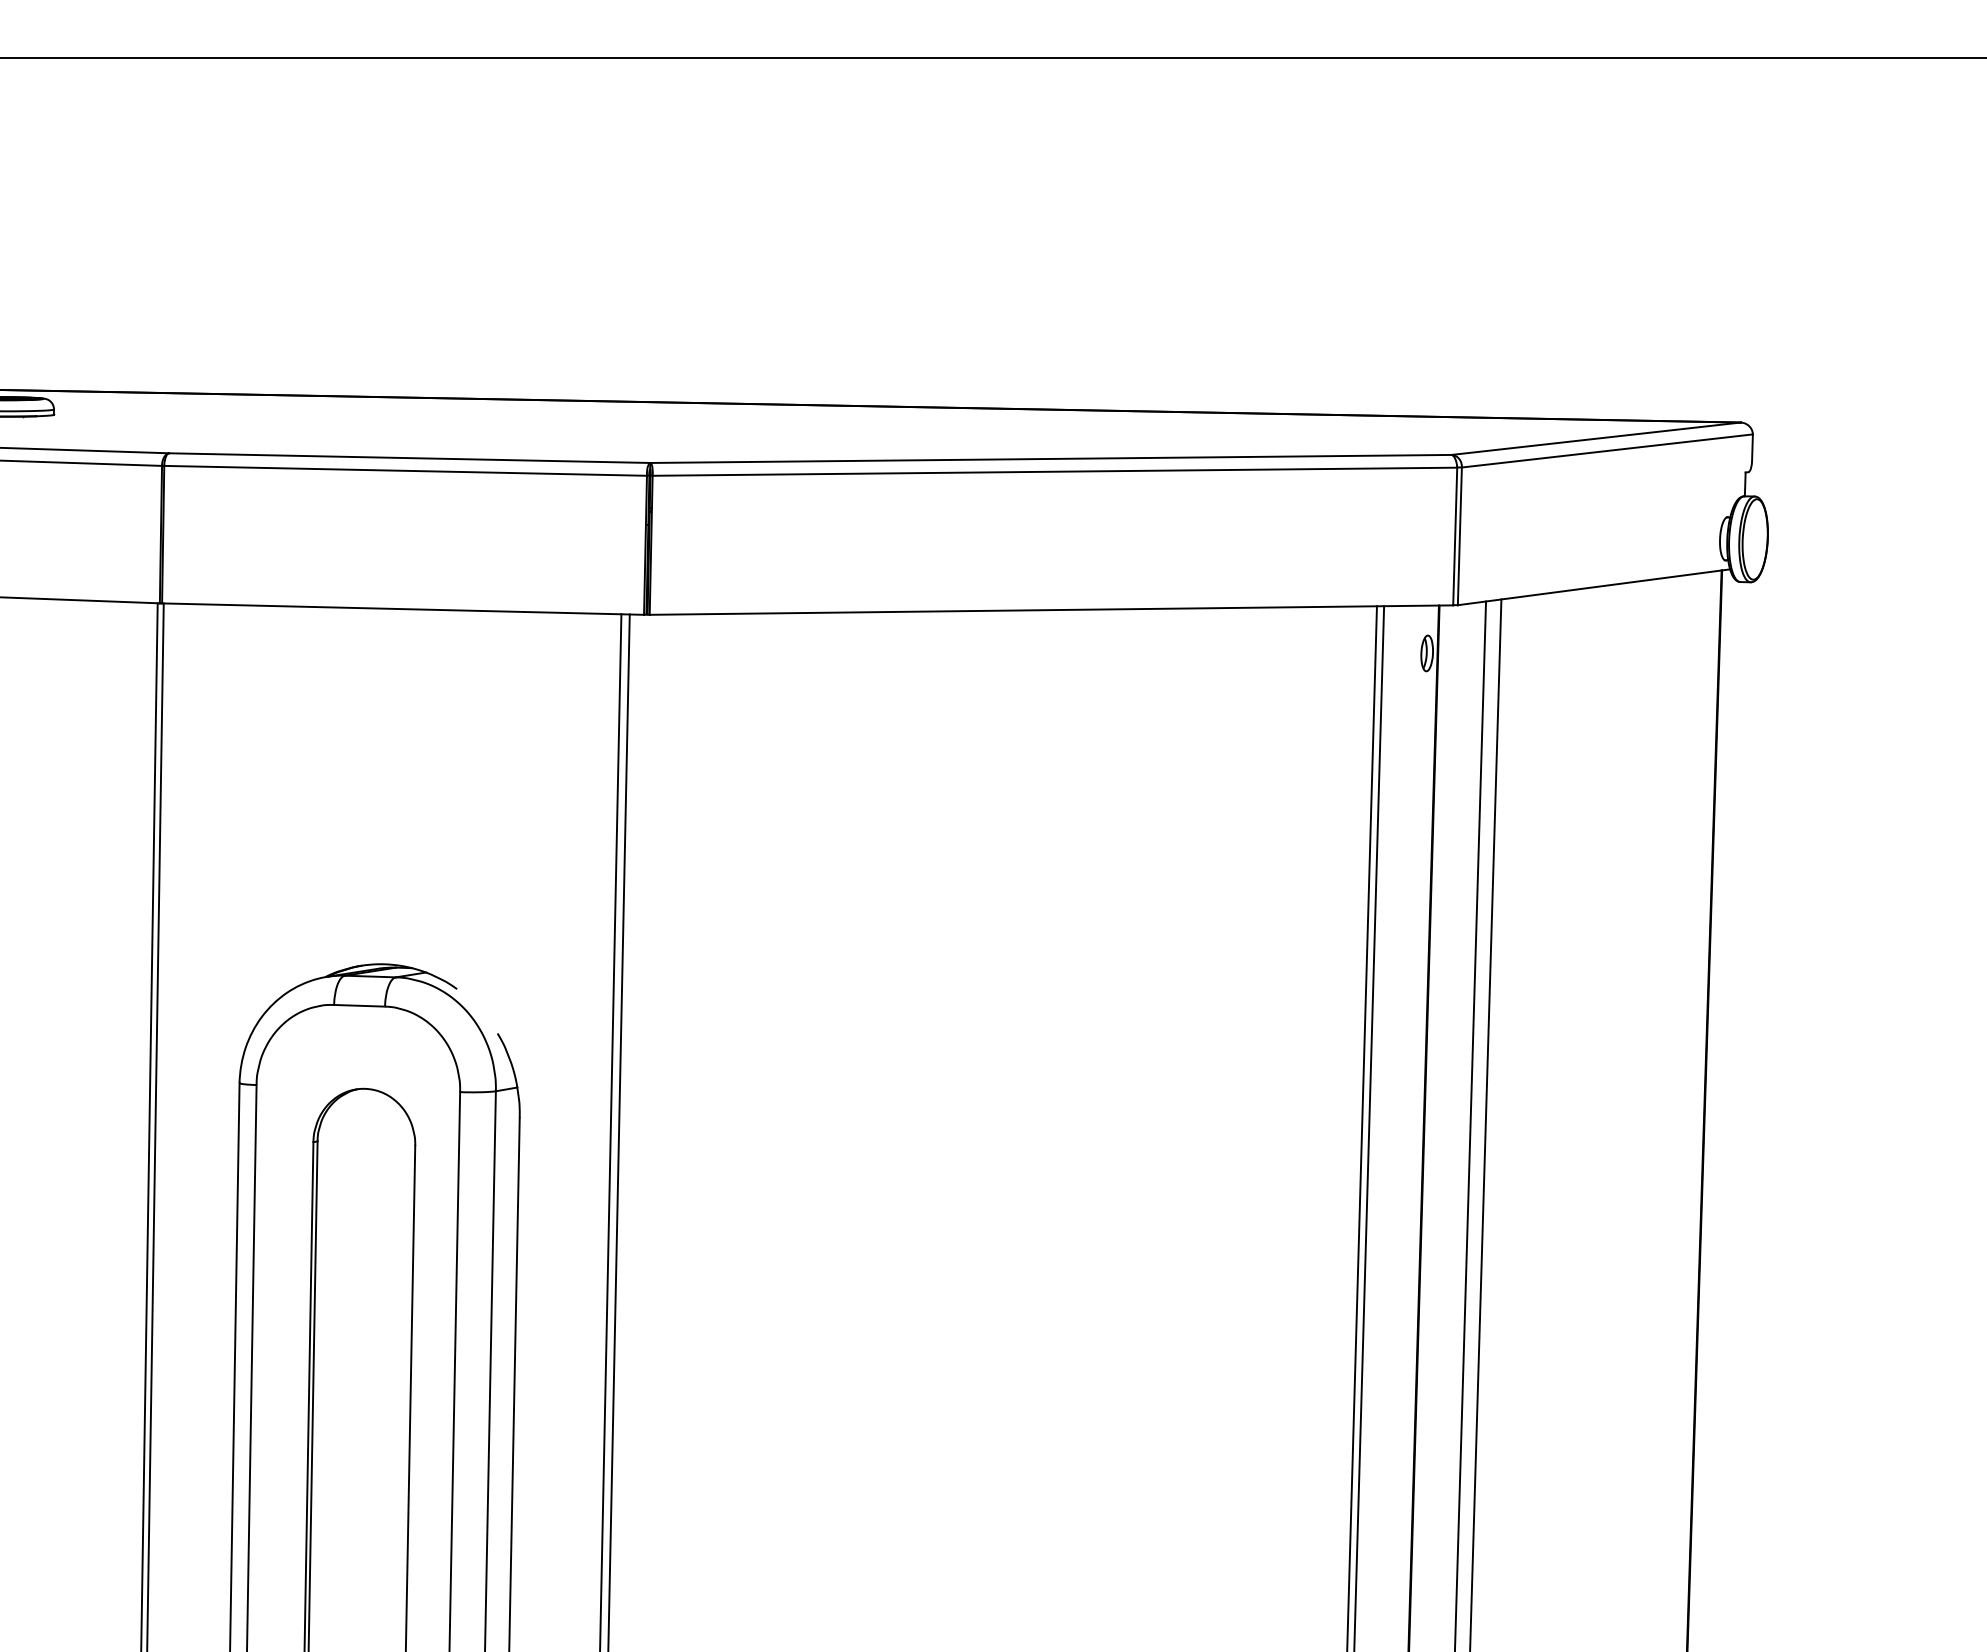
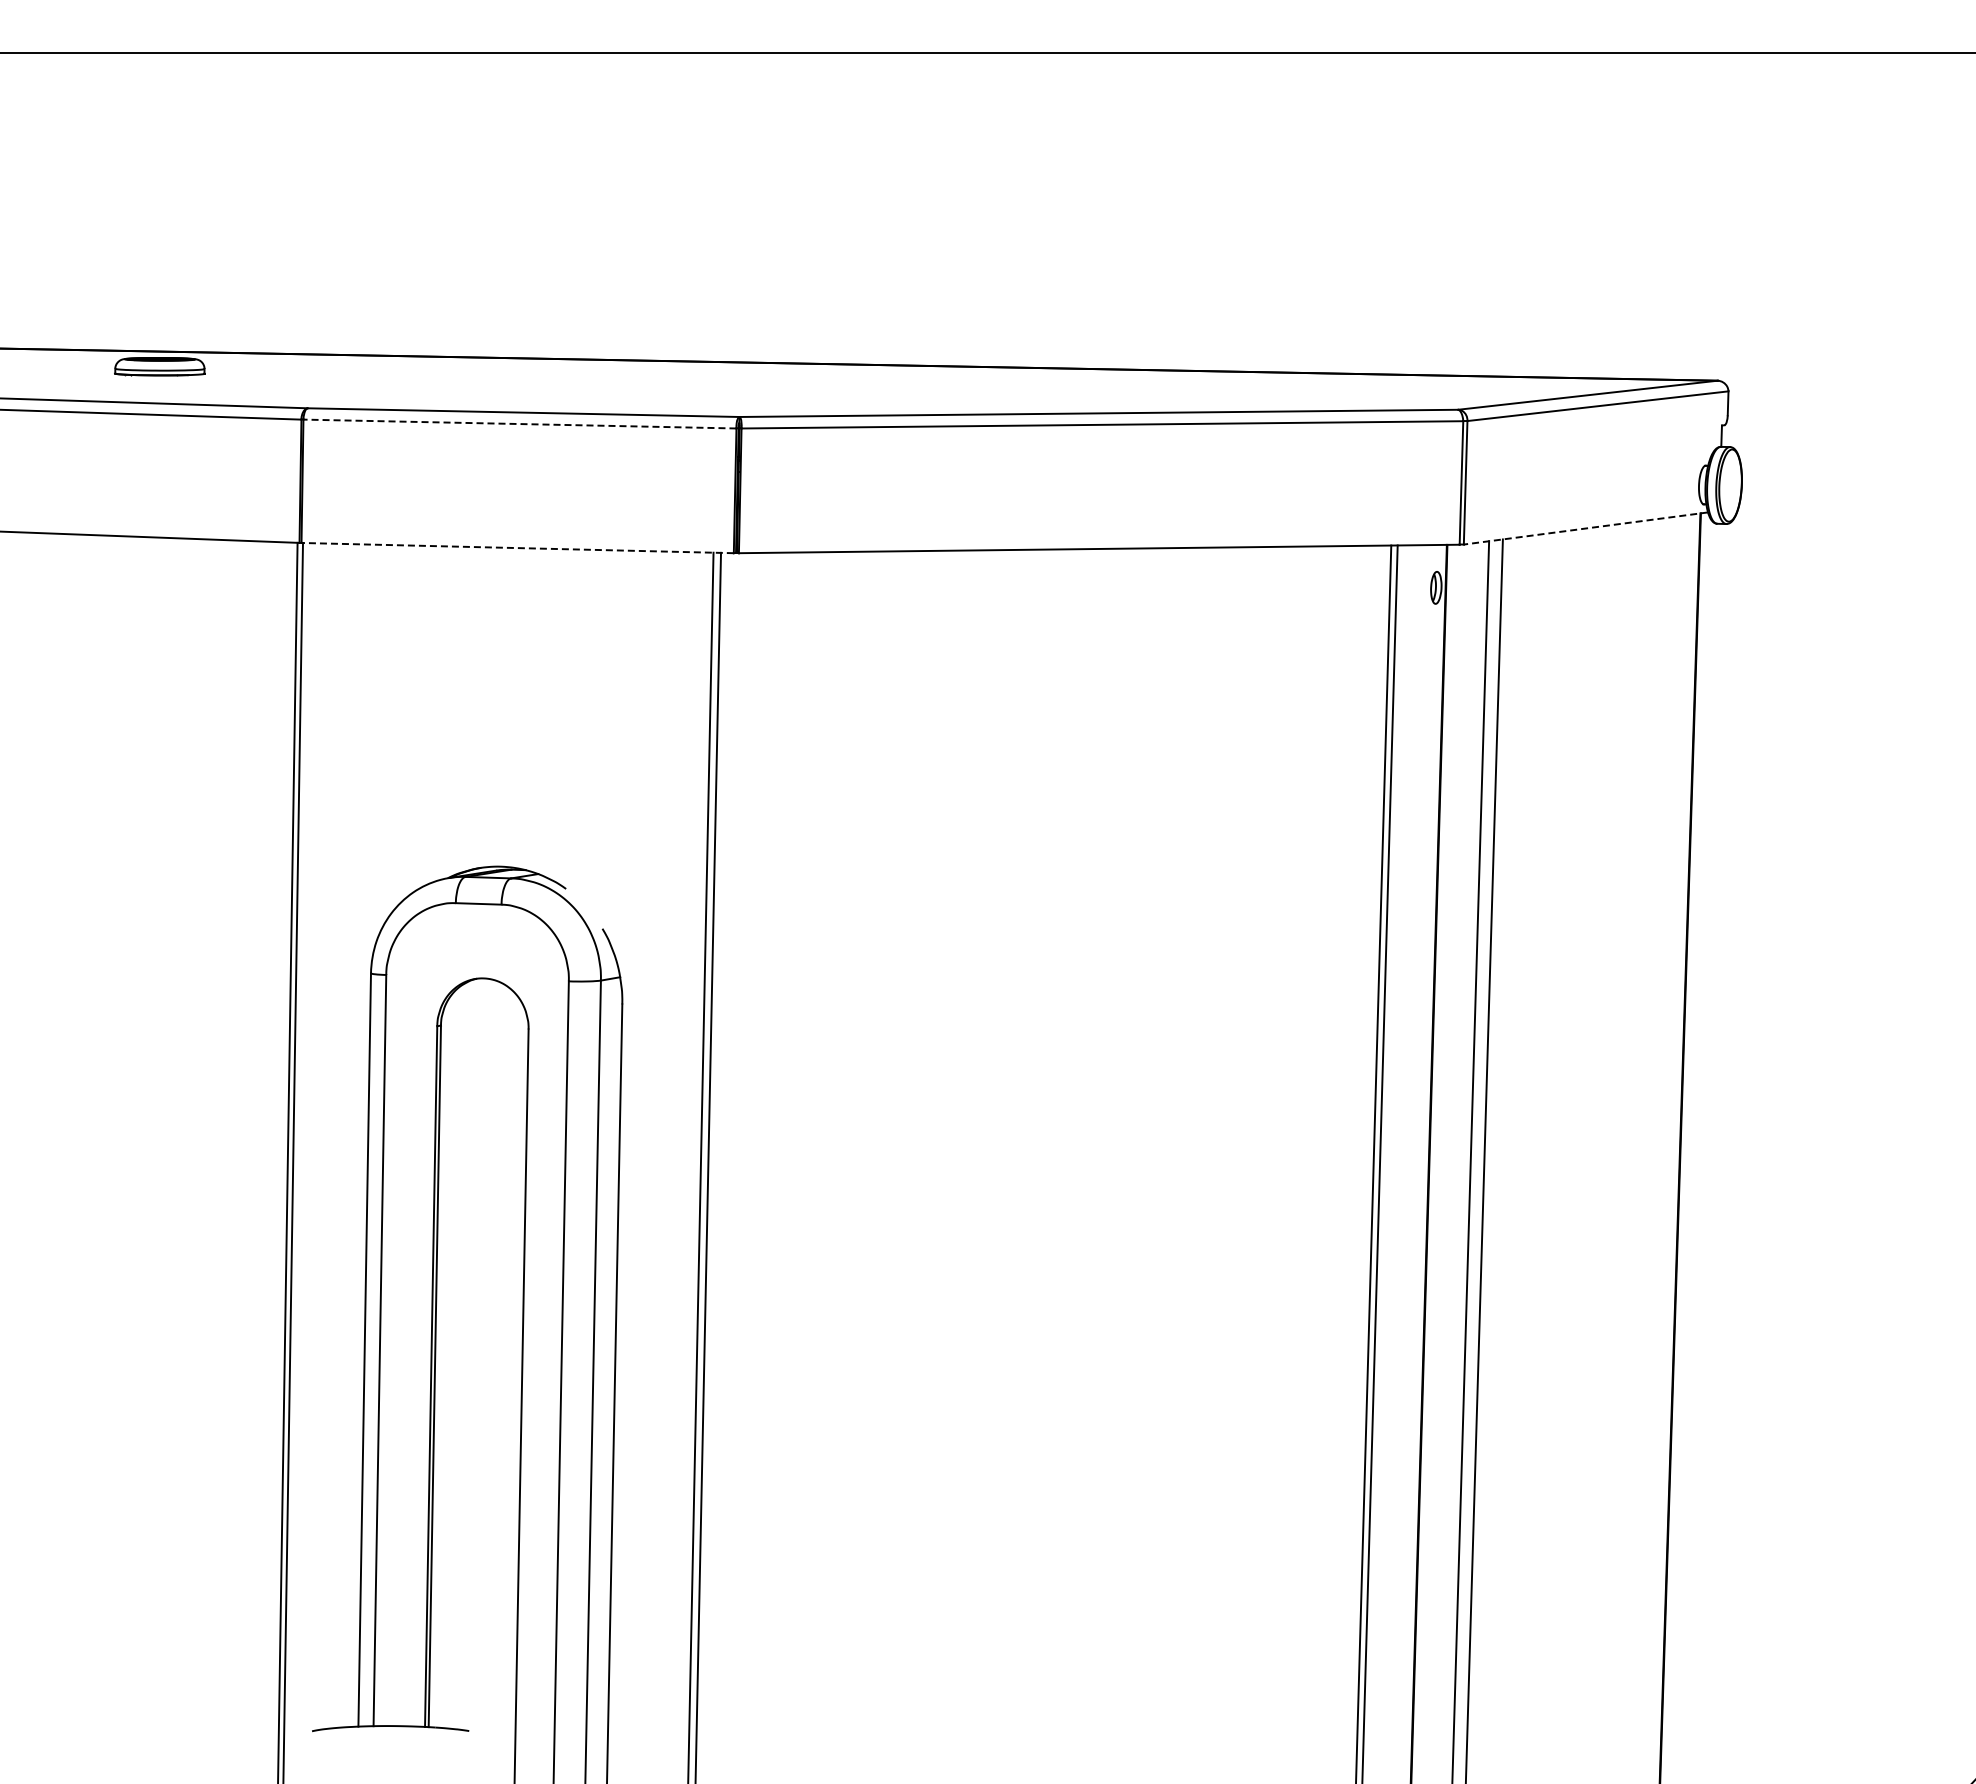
line: (405, 471) -> (519, 424), solid -> dashed
line: (1593, 587) -> (1585, 528), solid -> dashed
line: (402, 609) -> (517, 548), solid -> dashed

